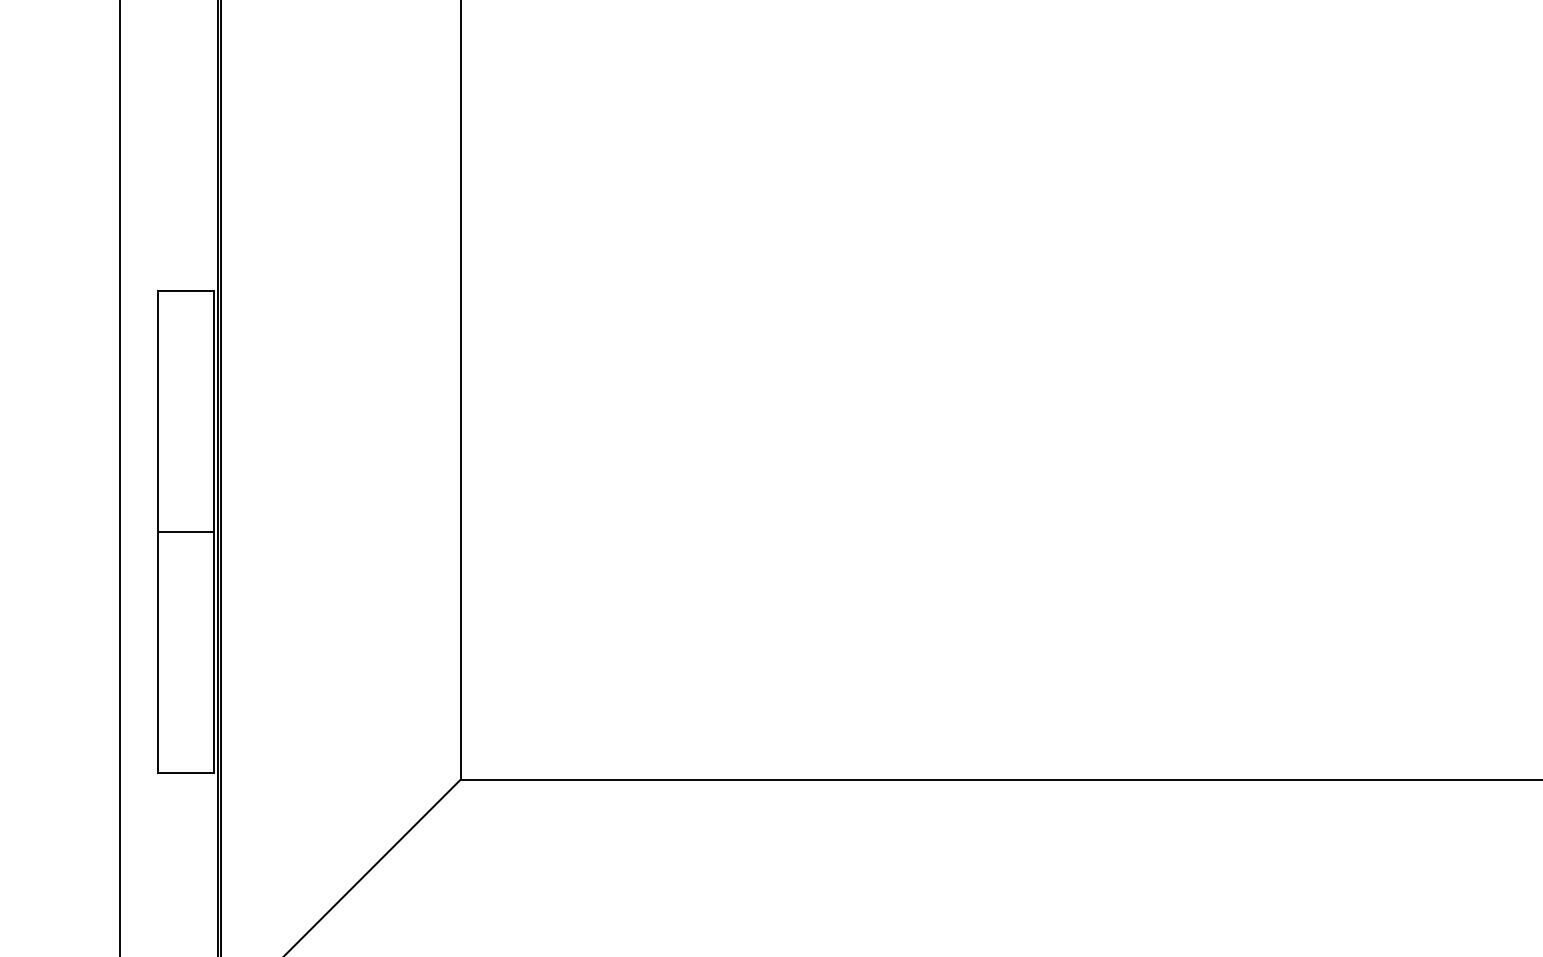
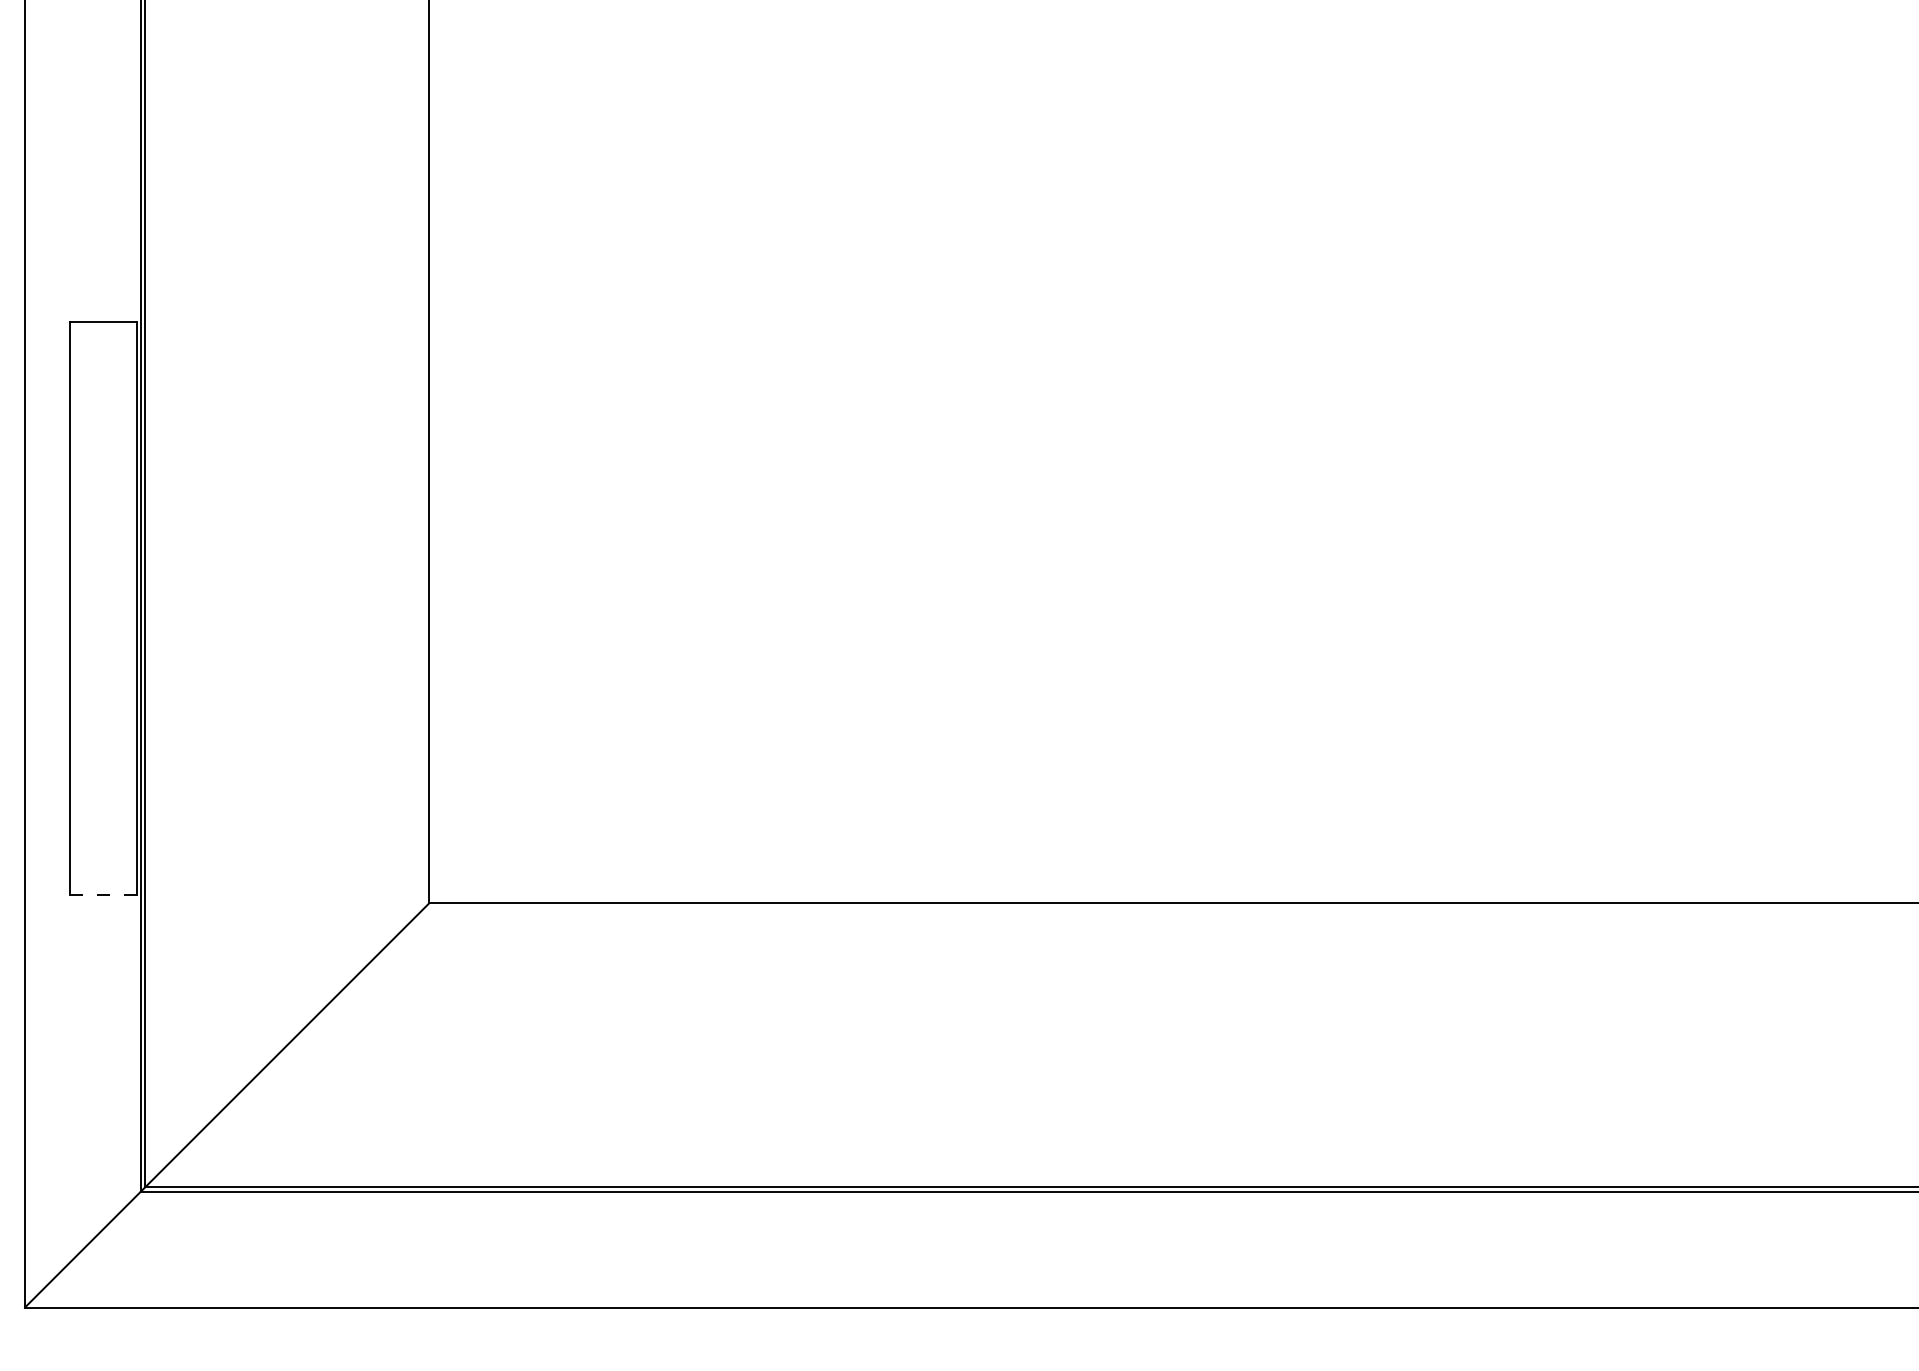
line: (185, 531) -> (103, 608), removed
line: (185, 773) -> (103, 895), solid -> dashed

